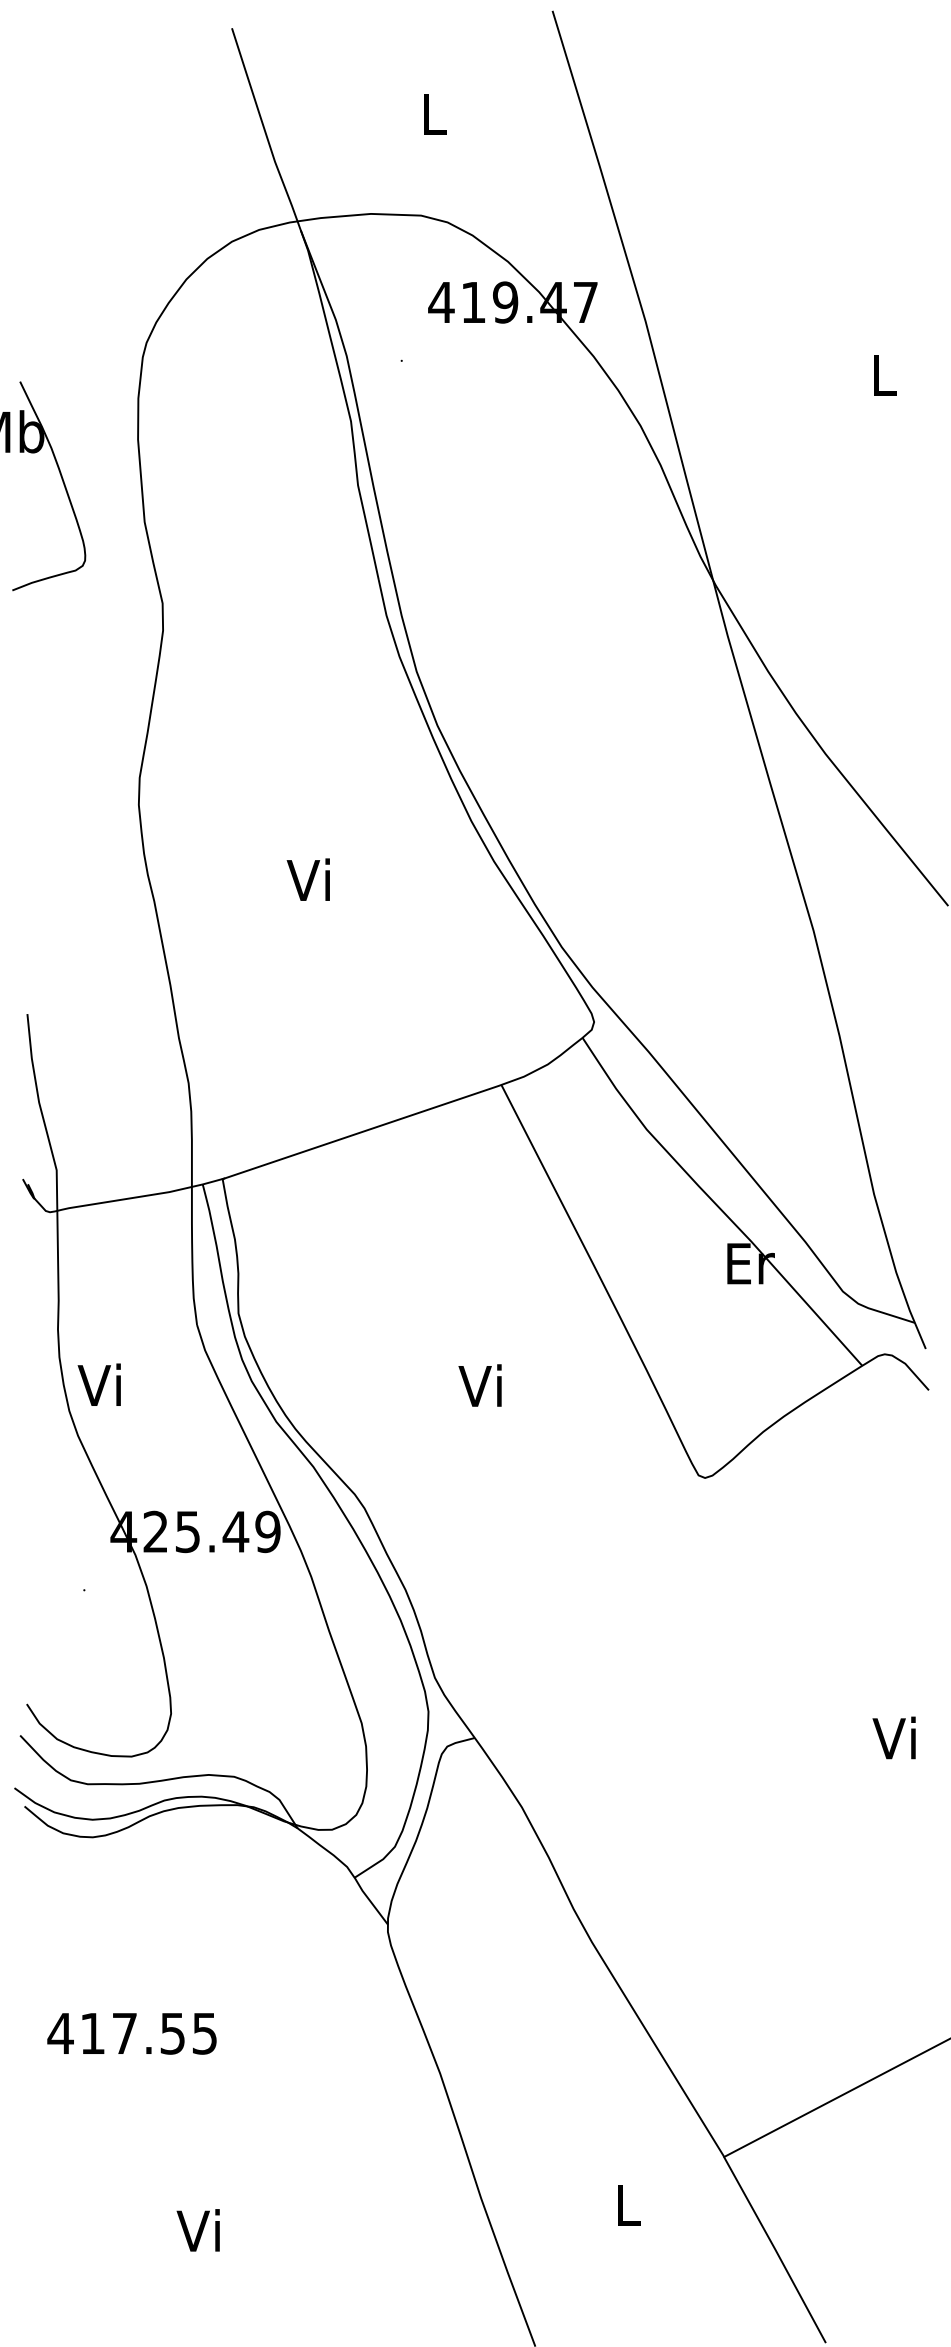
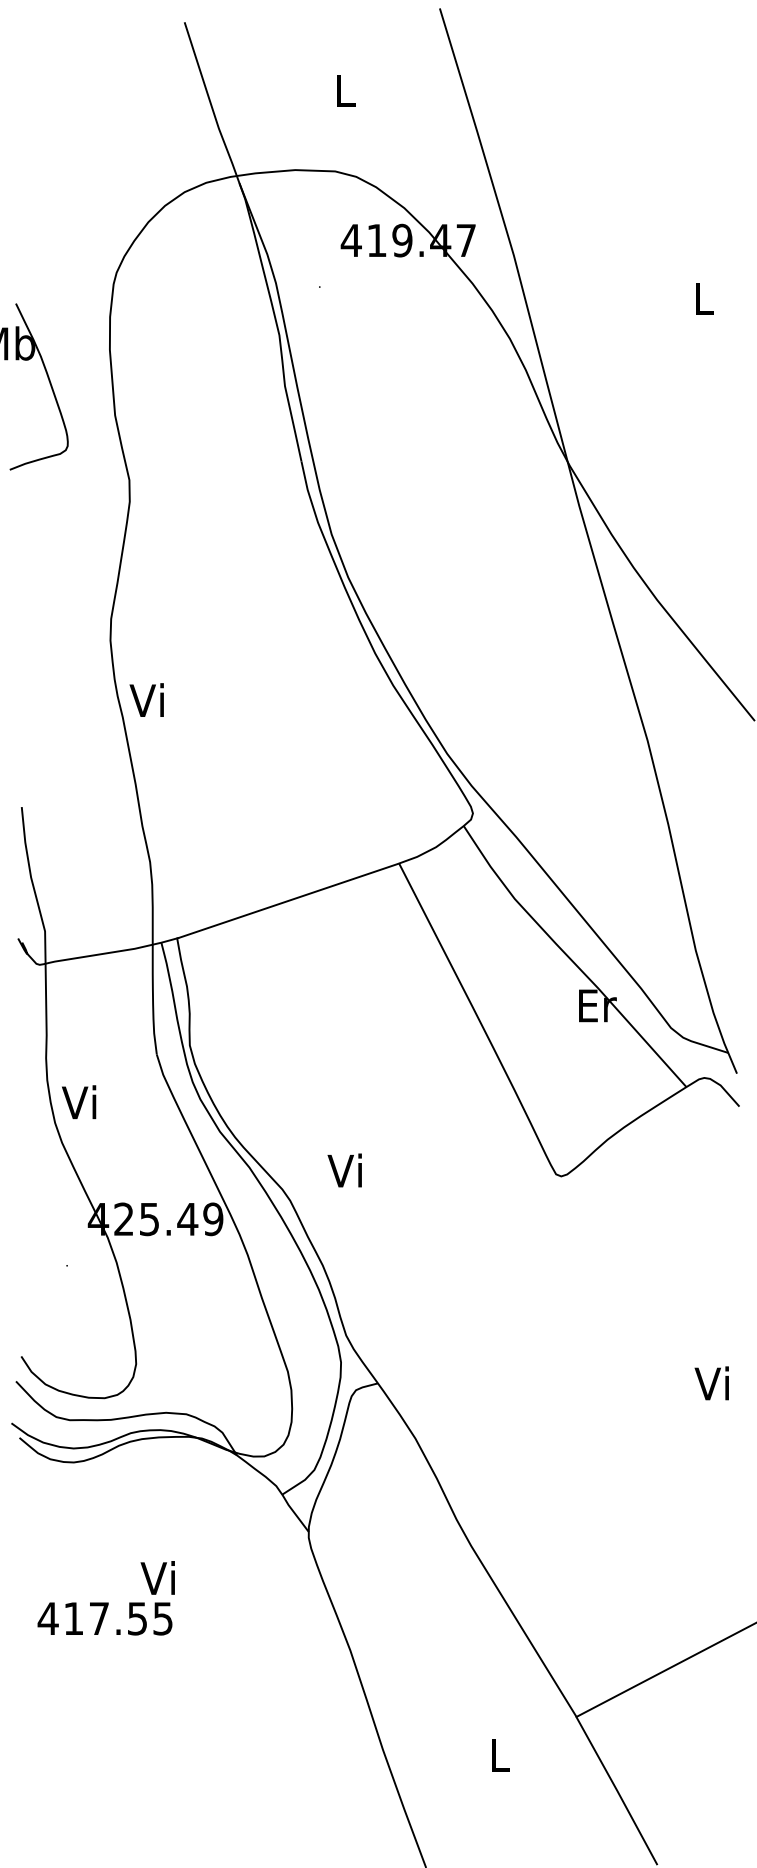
text: (307, 879) -> (146, 699), moved
text: (479, 1385) -> (344, 1170), moved
text: (197, 2230) -> (157, 1578), moved

